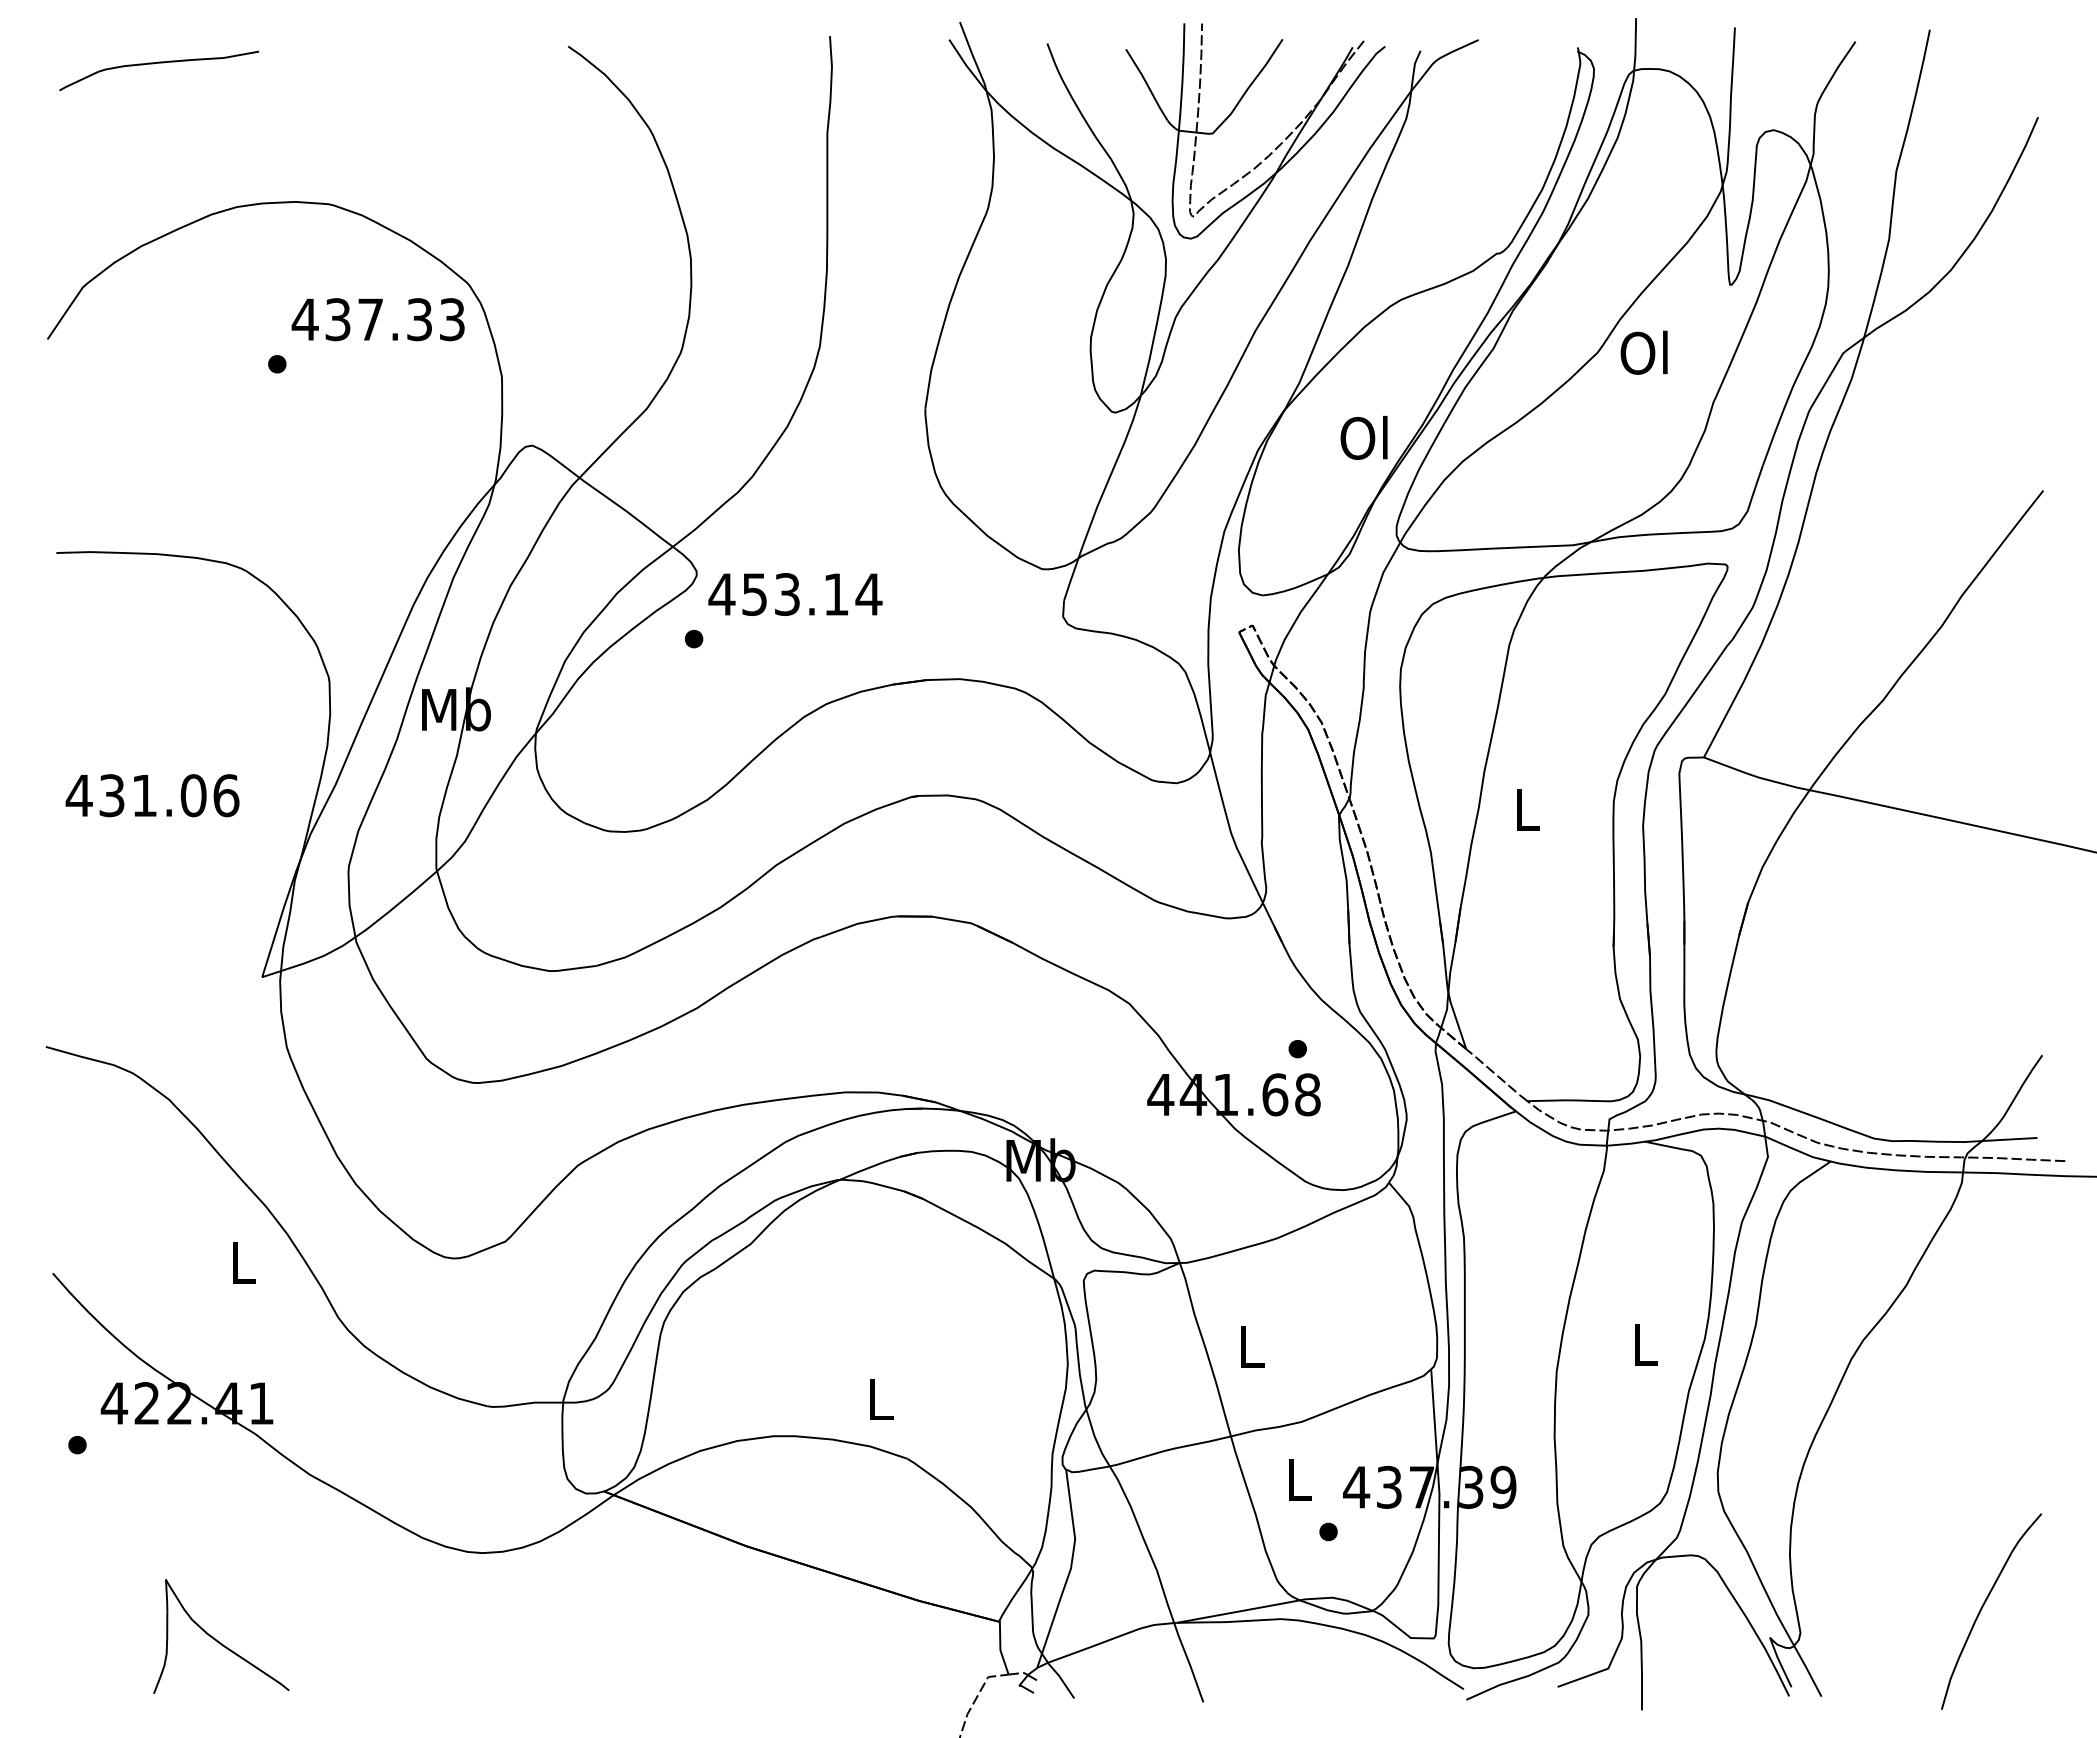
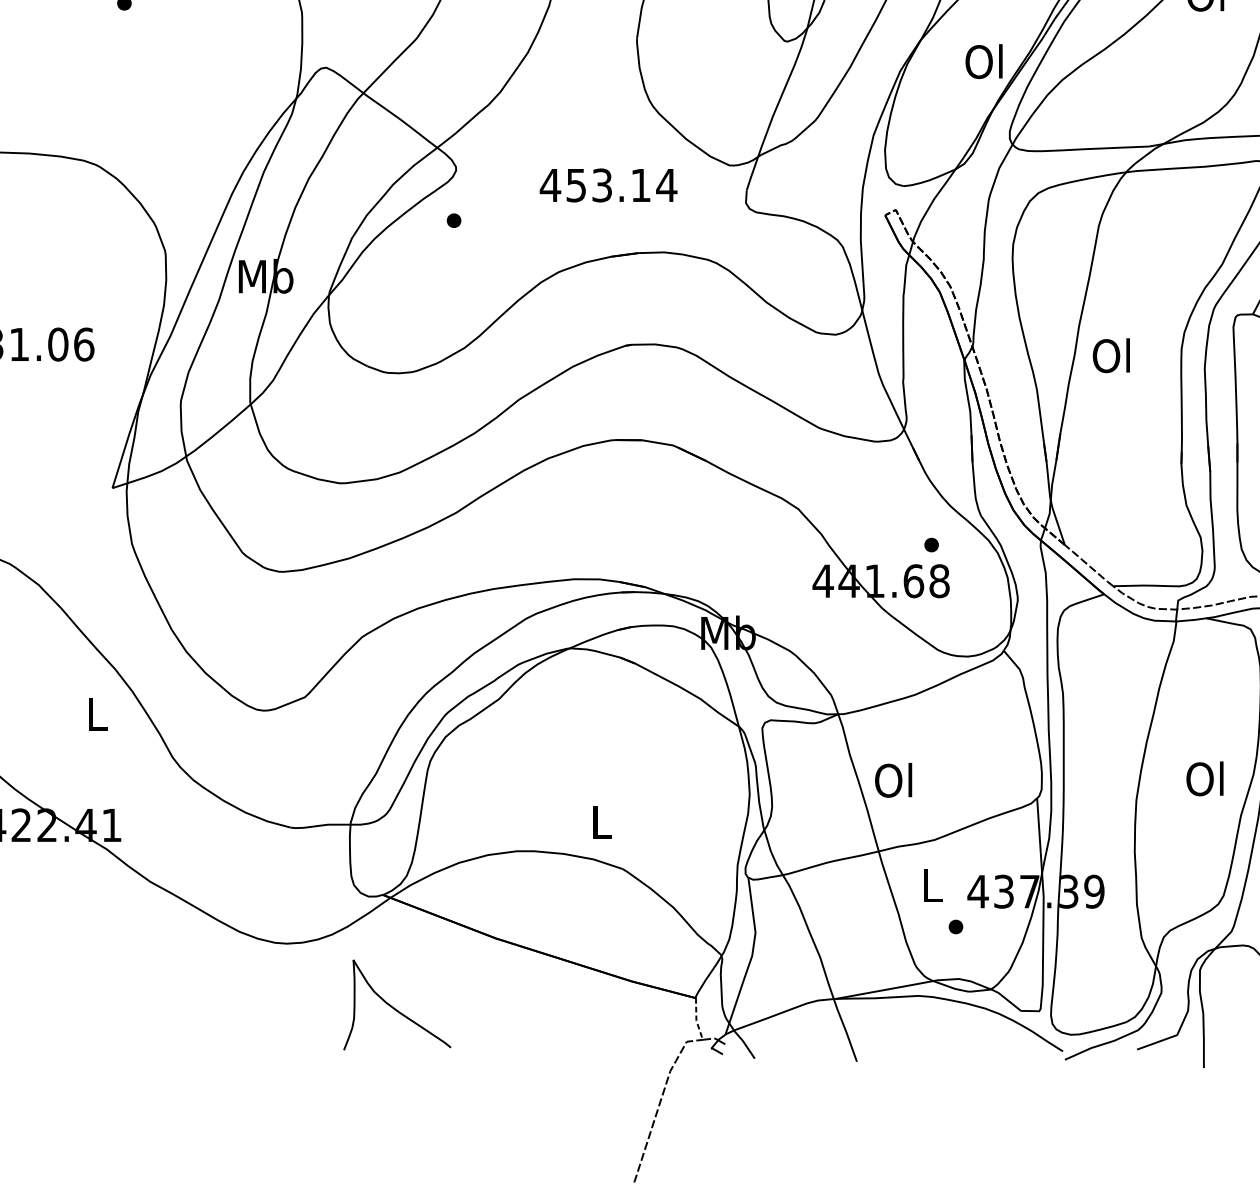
text: (795, 594) -> (608, 185), moved
text: (1524, 809) -> (1110, 355), L -> Ol
text: (1643, 1344) -> (1205, 778), L -> Ol
text: (1249, 1346) -> (893, 780), L -> Ol
part: (221, 1636) -> (397, 1004), moved
line: (1000, 1649) -> (696, 1019), solid -> dashed

